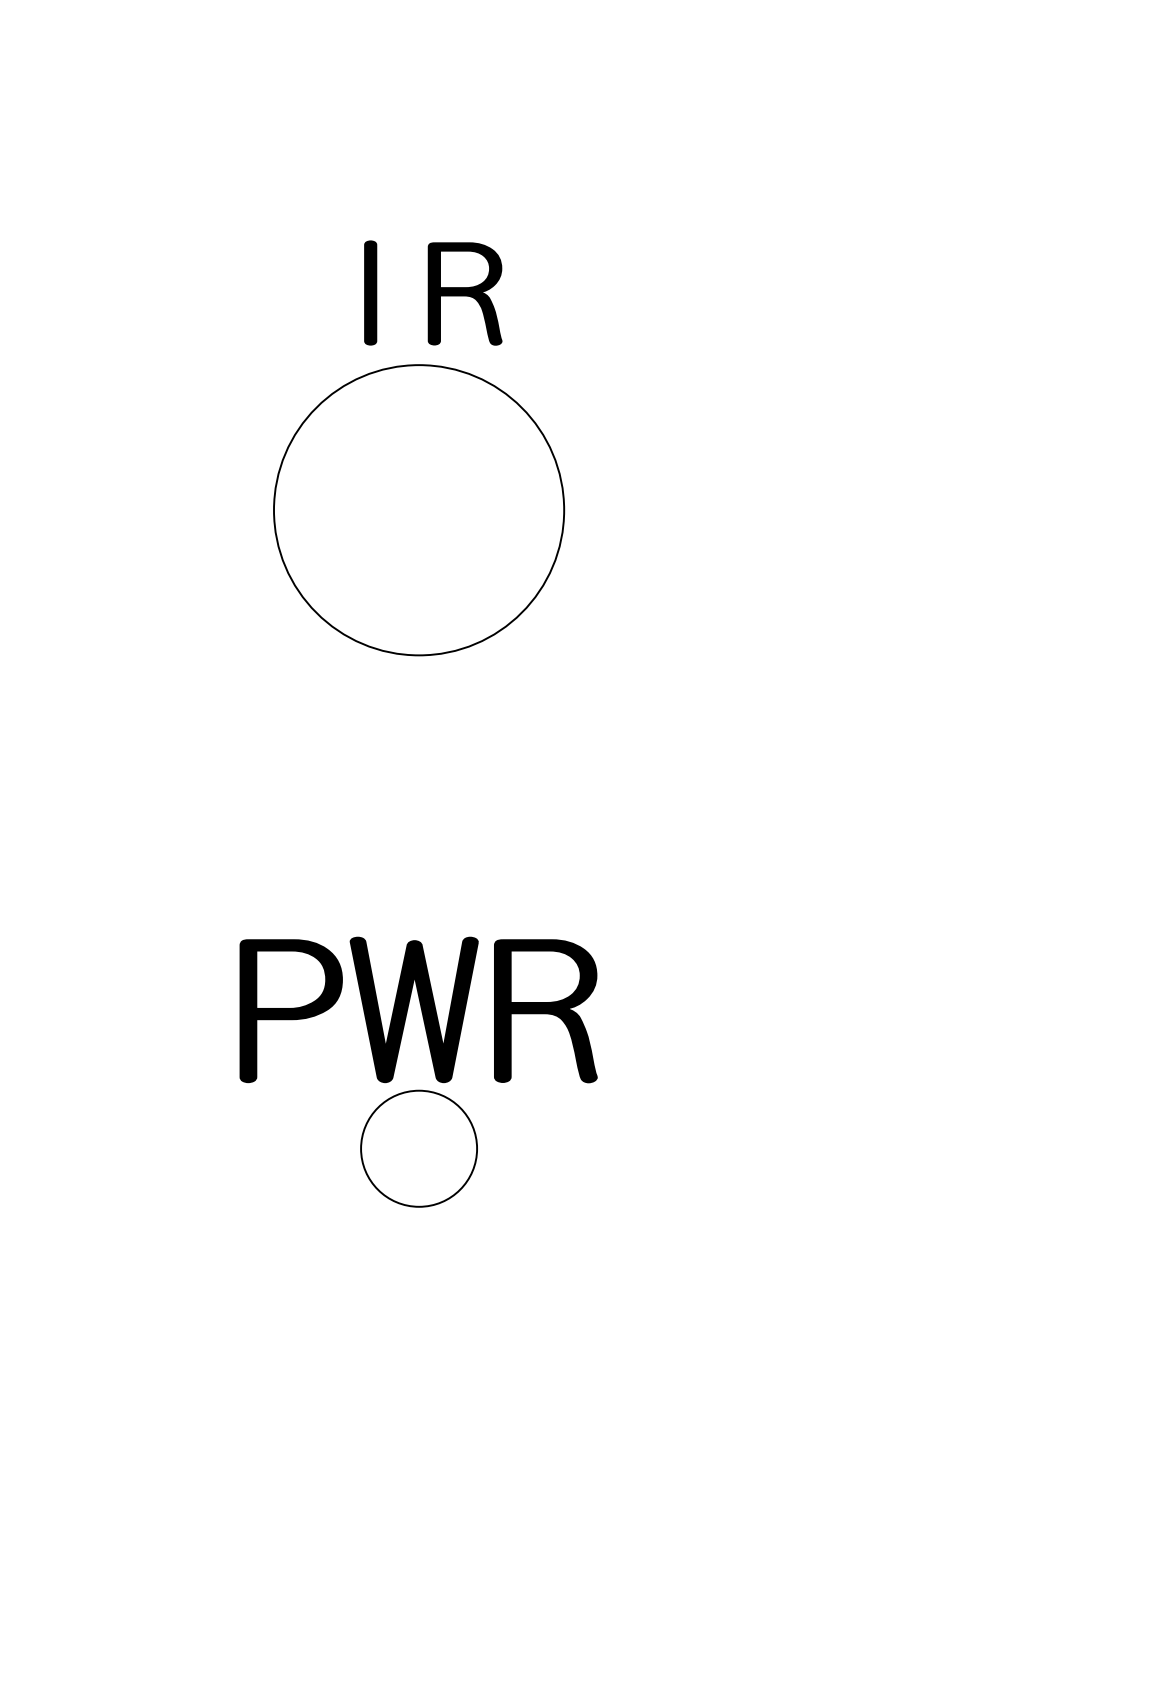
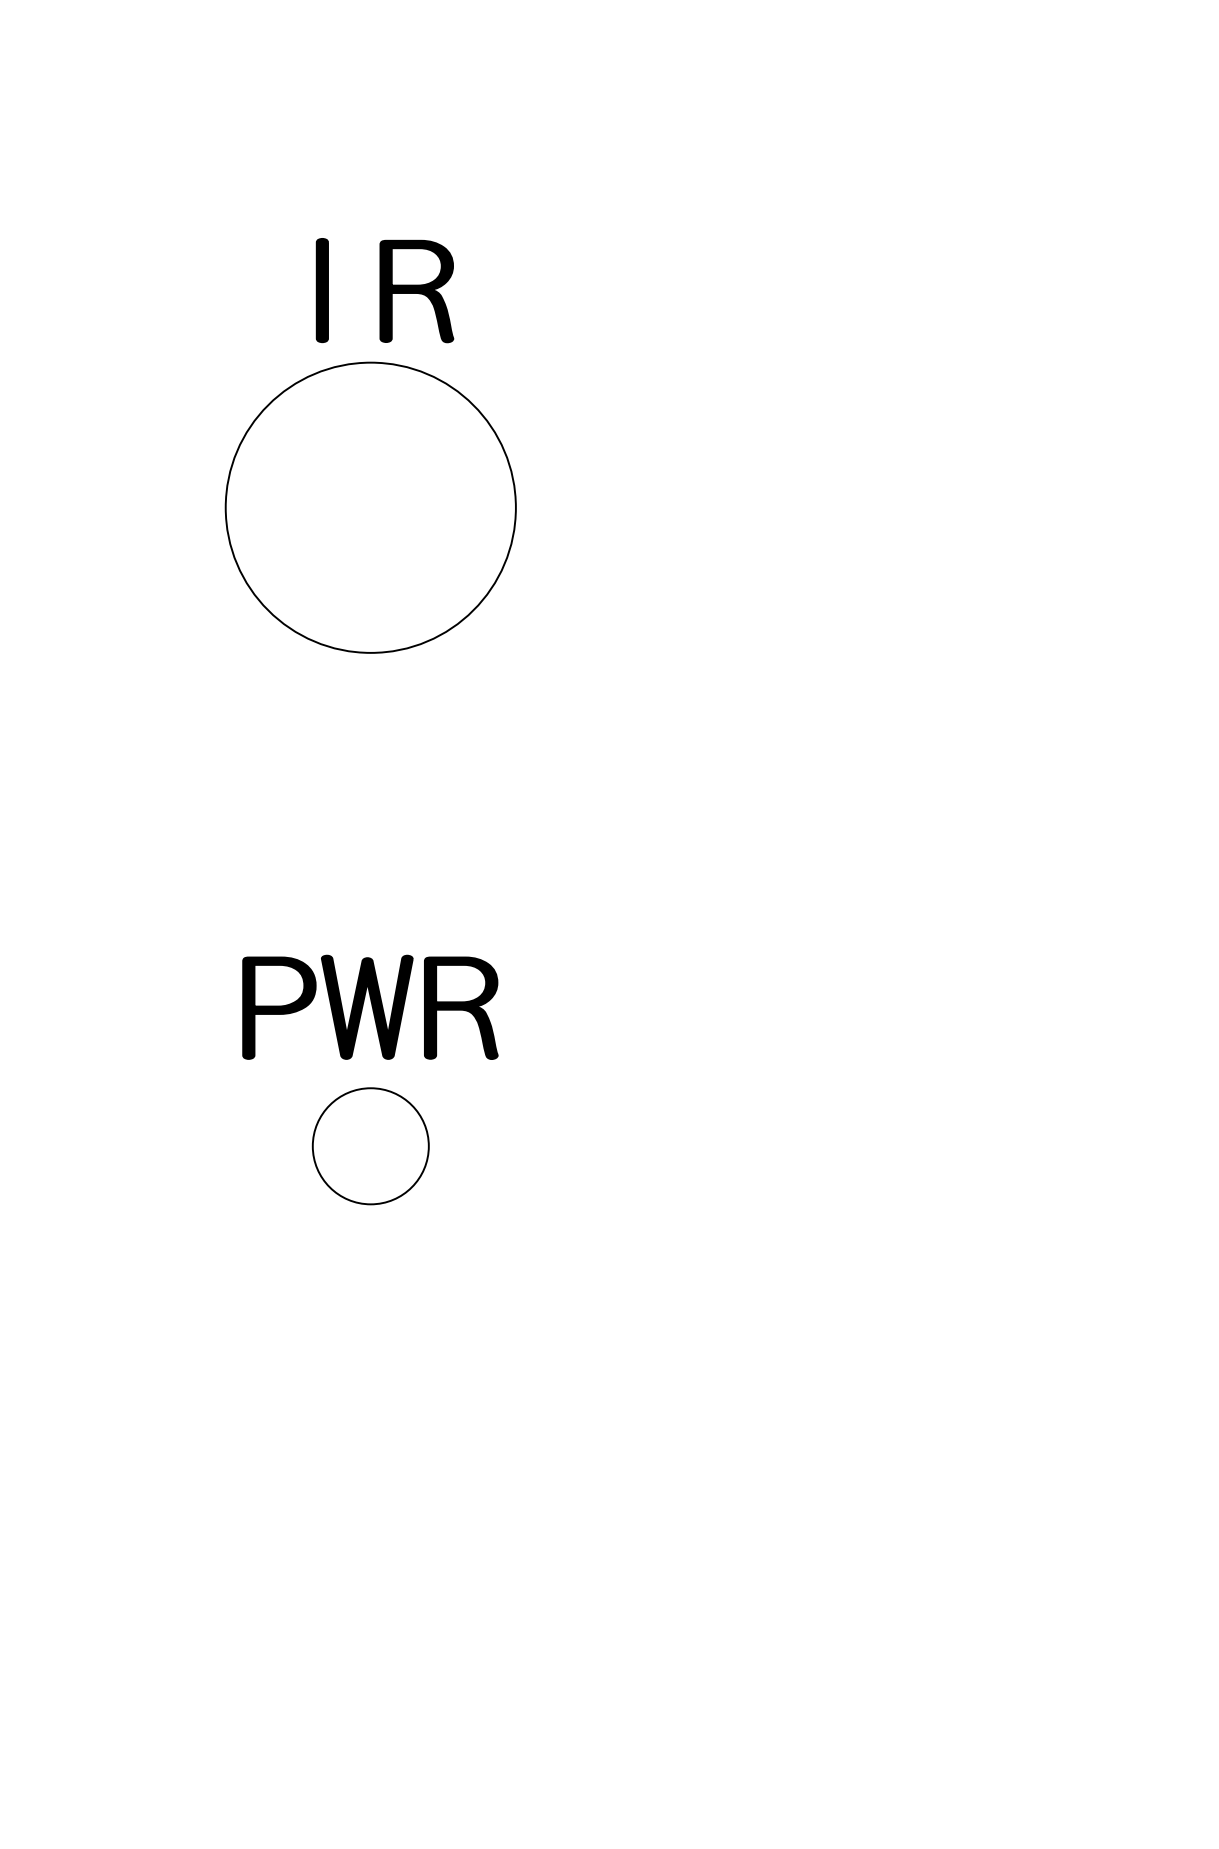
part: (418, 1008) -> (370, 1006), size x0.71

